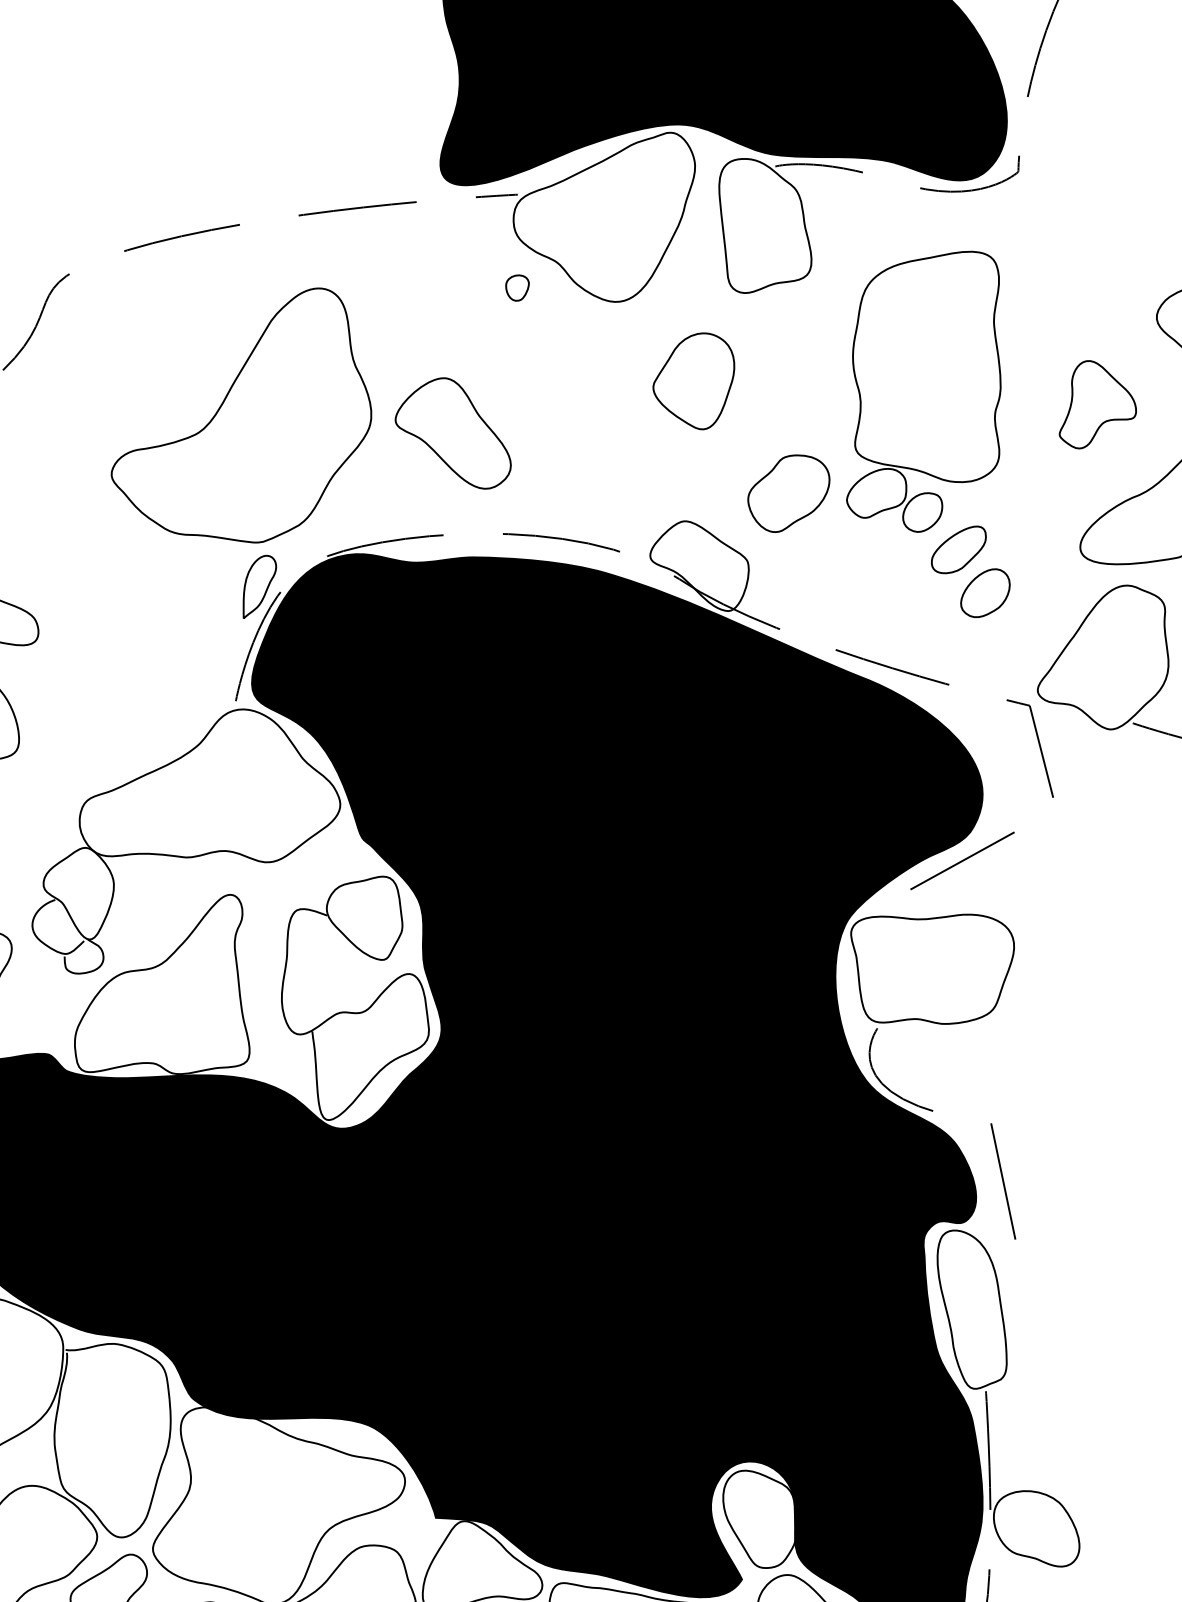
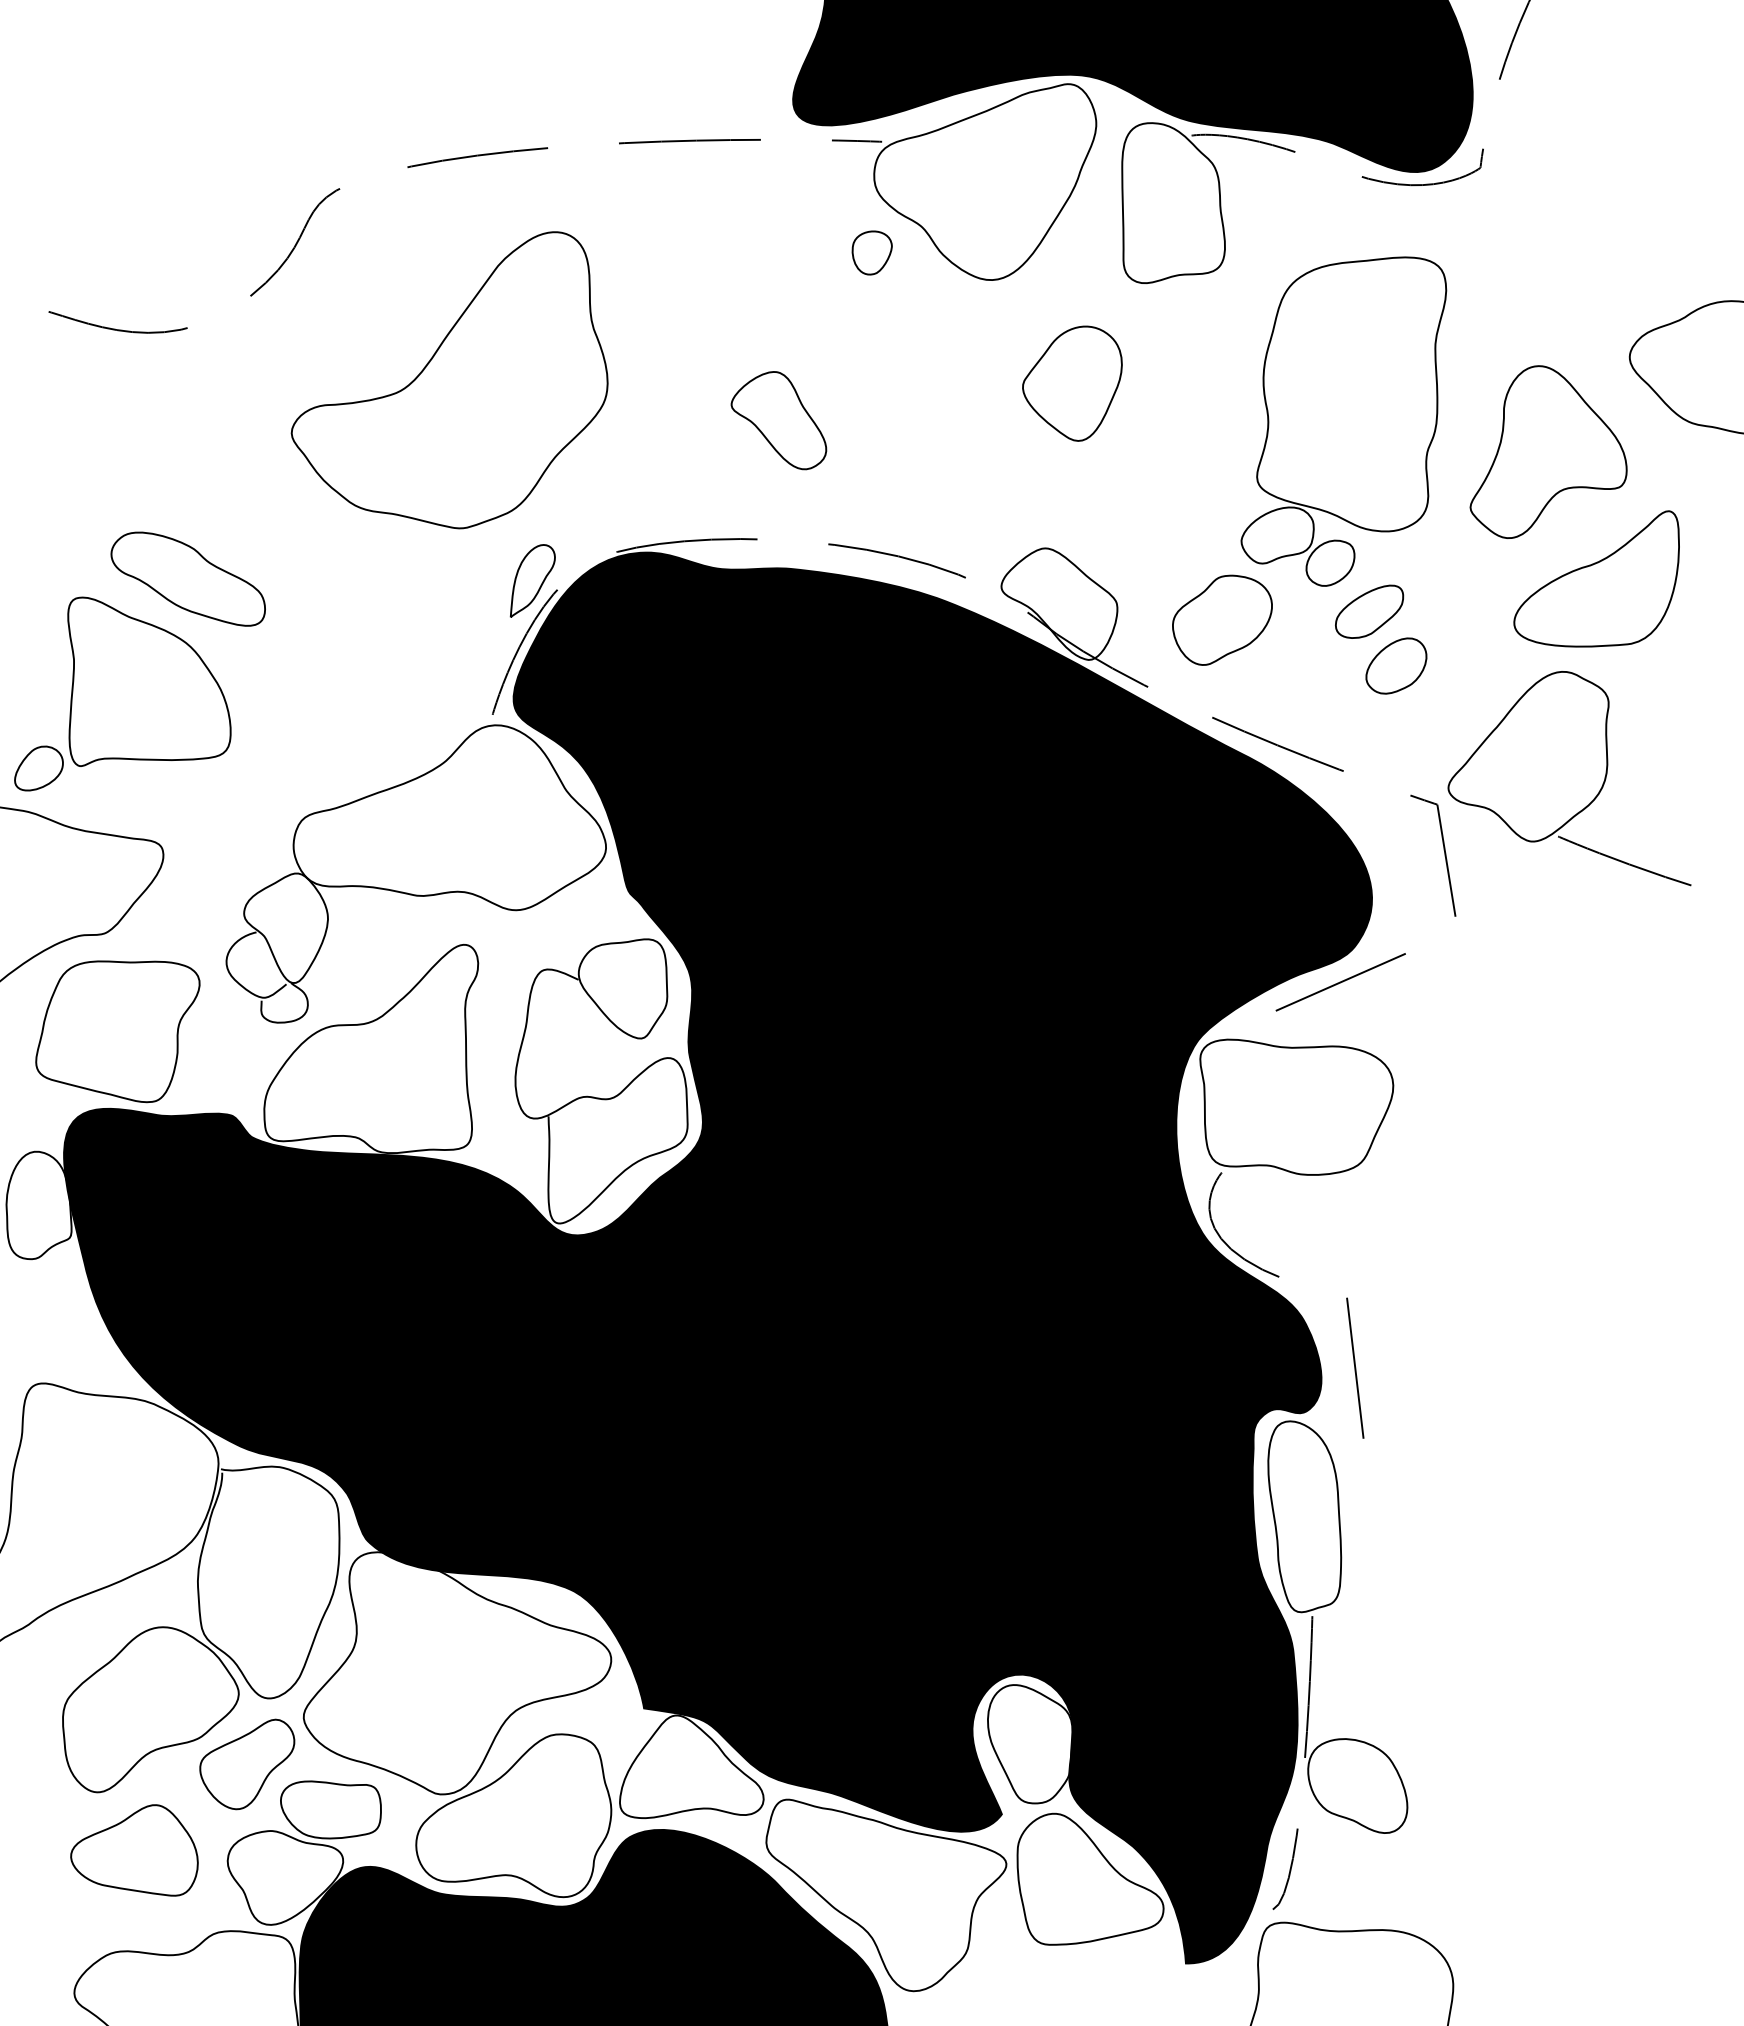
part: (517, 287) -> (871, 252), size x1.43
part: (1096, 403) -> (1548, 451), size x1.67
part: (239, 420) -> (449, 380), moved
part: (452, 434) -> (778, 420), size x0.71
part: (789, 492) -> (1222, 619), moved

